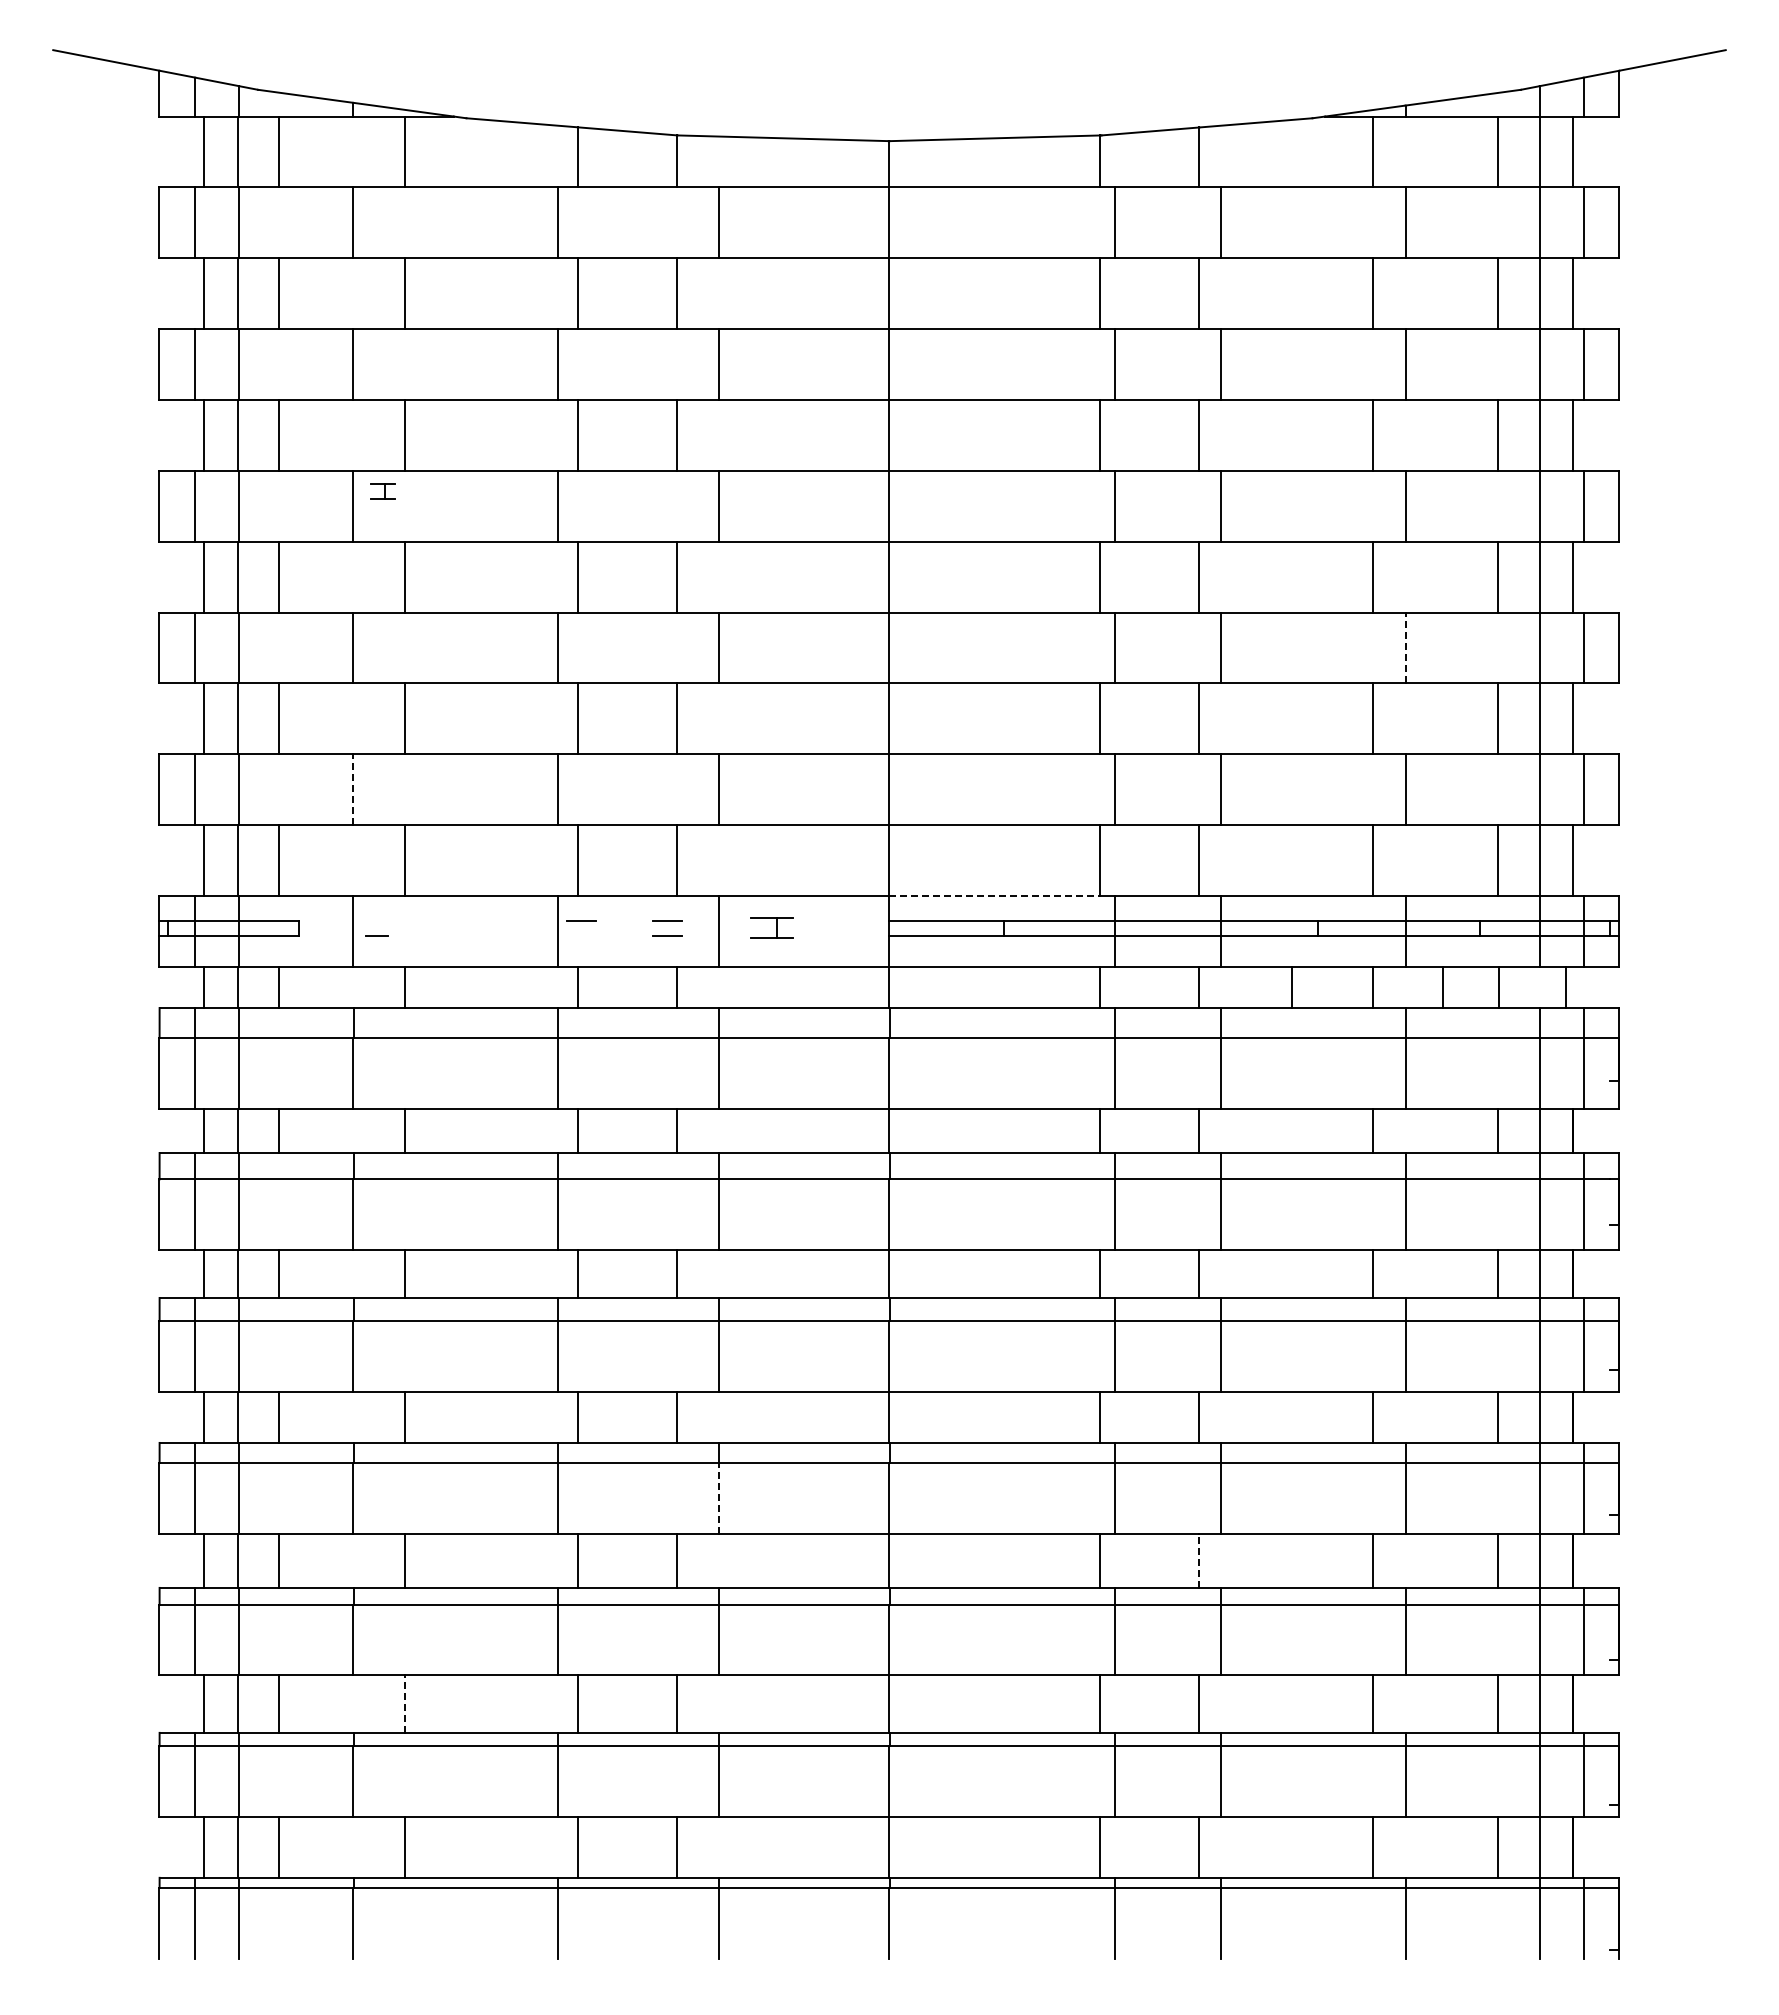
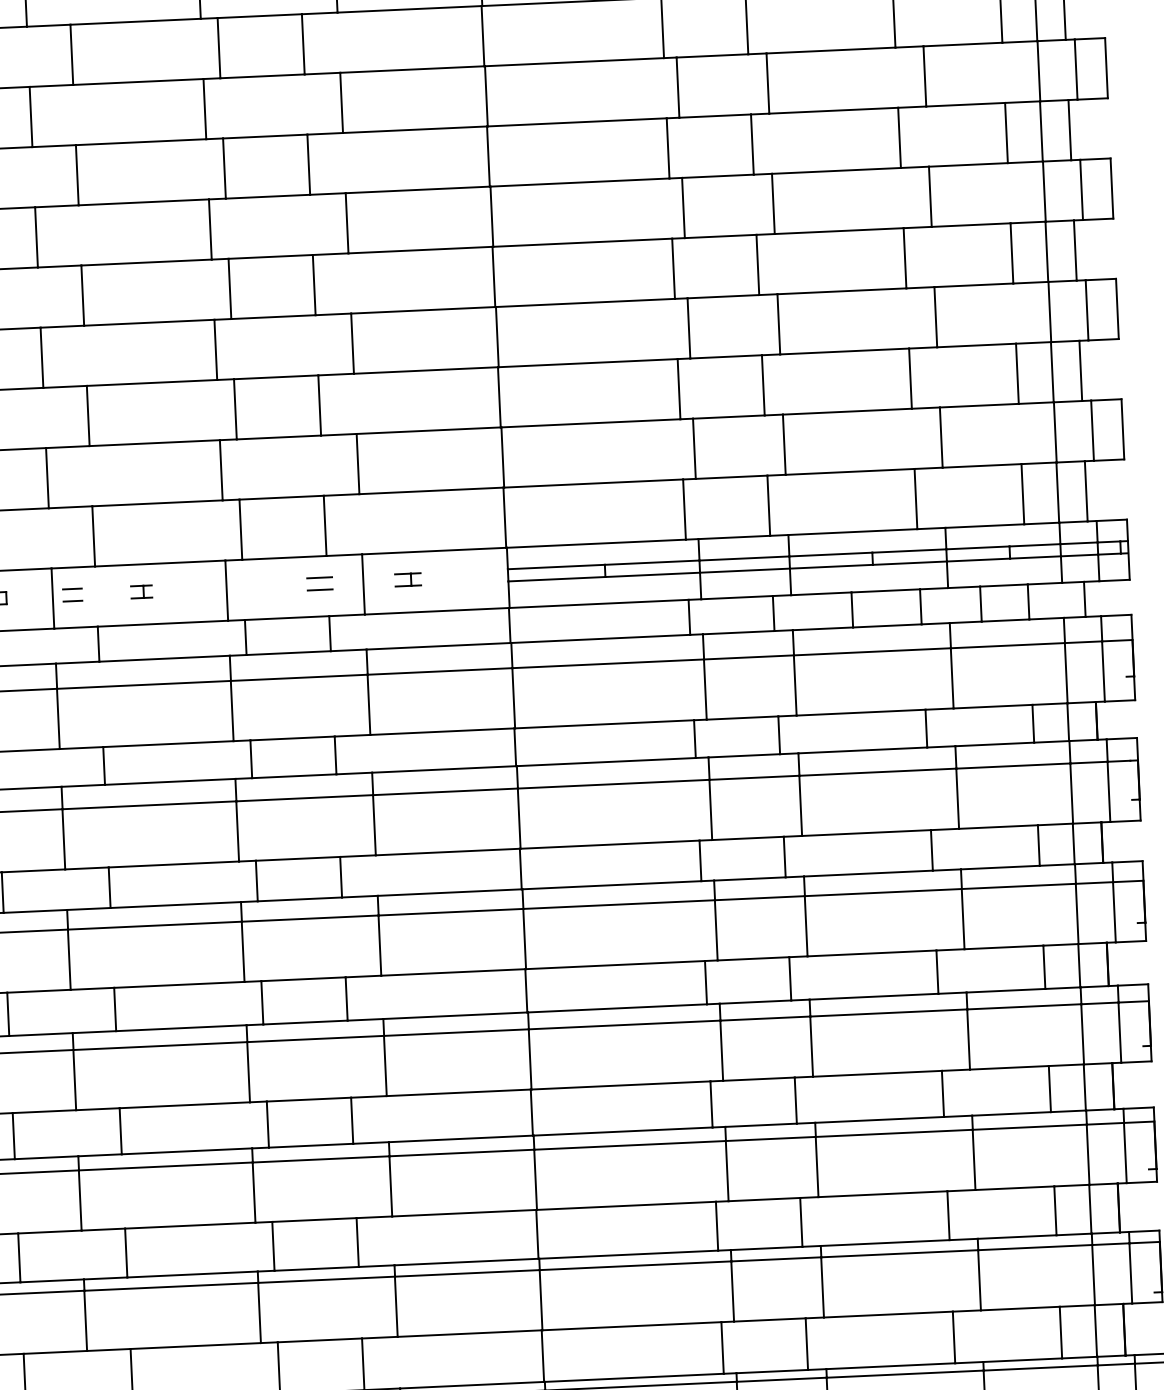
part: (382, 491) -> (141, 592), moved
line: (1405, 647) -> (935, 316), dashed -> solid
line: (353, 789) -> (47, 478), dashed -> solid
line: (995, 895) -> (597, 543), dashed -> solid
line: (376, 920) -> (72, 588), added
line: (581, 920) -> (246, 580), removed
part: (771, 928) -> (407, 579), size x0.71
line: (719, 1497) -> (385, 1065), dashed -> solid
line: (1199, 1560) -> (795, 1100), dashed -> solid
line: (404, 1704) -> (126, 1253), dashed -> solid

